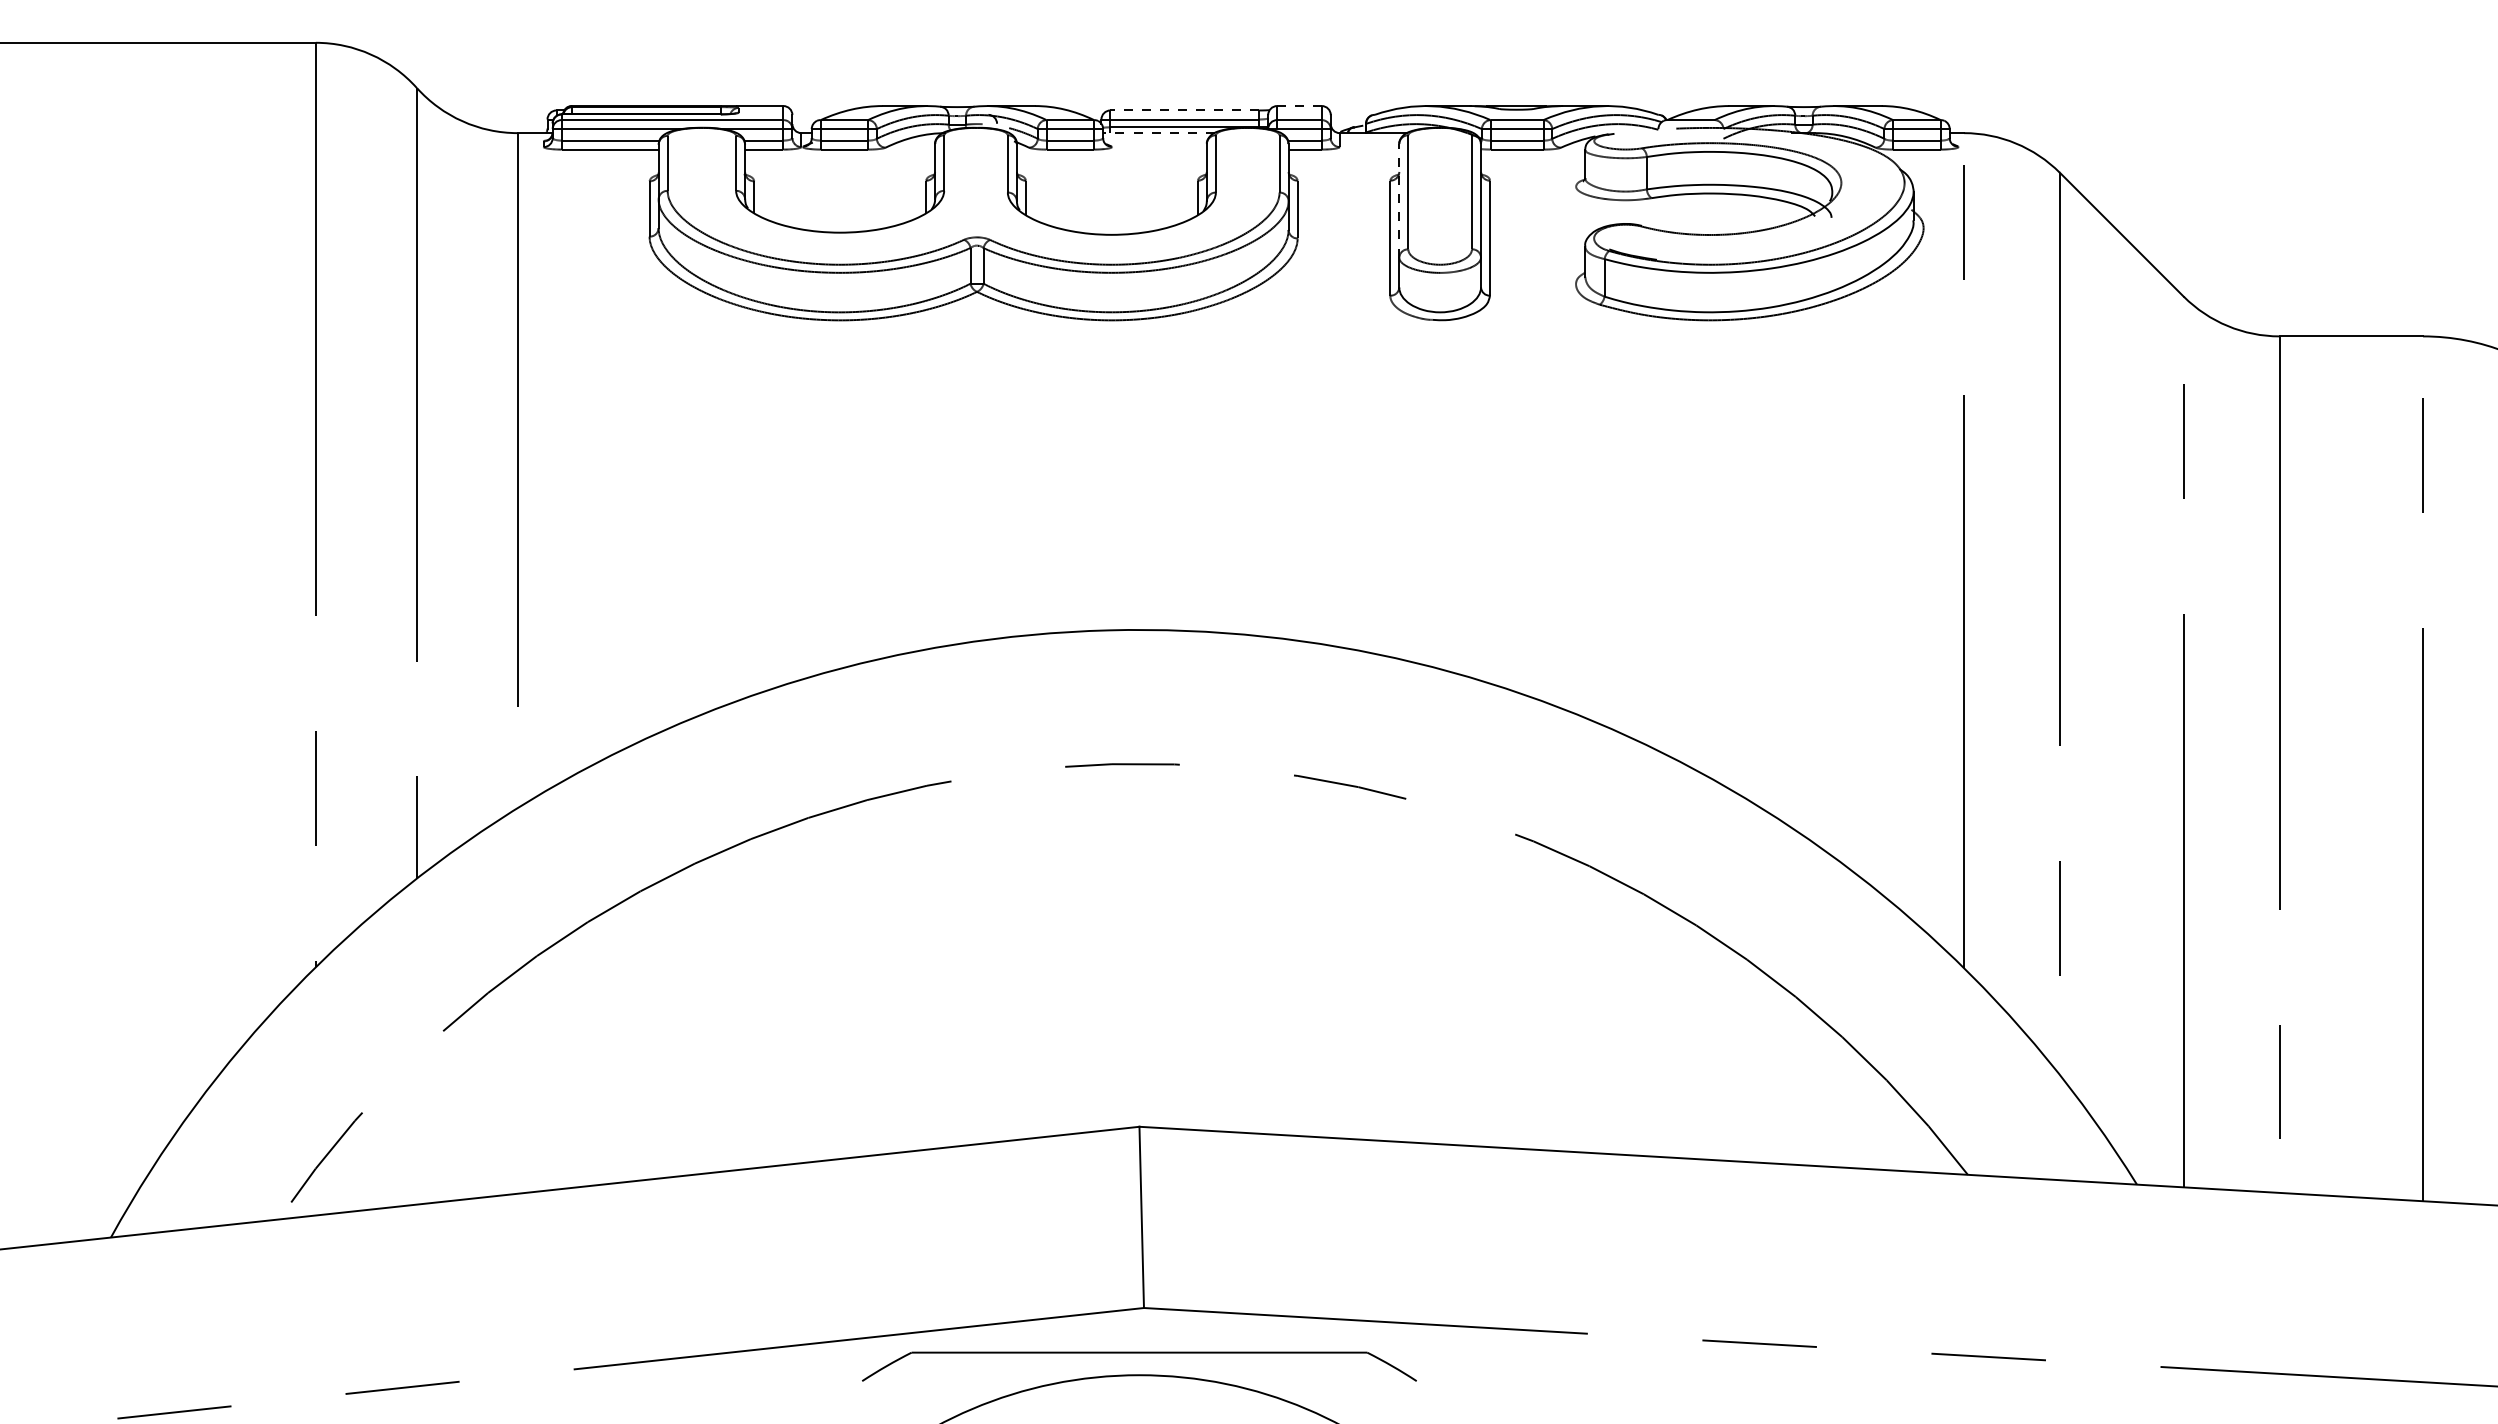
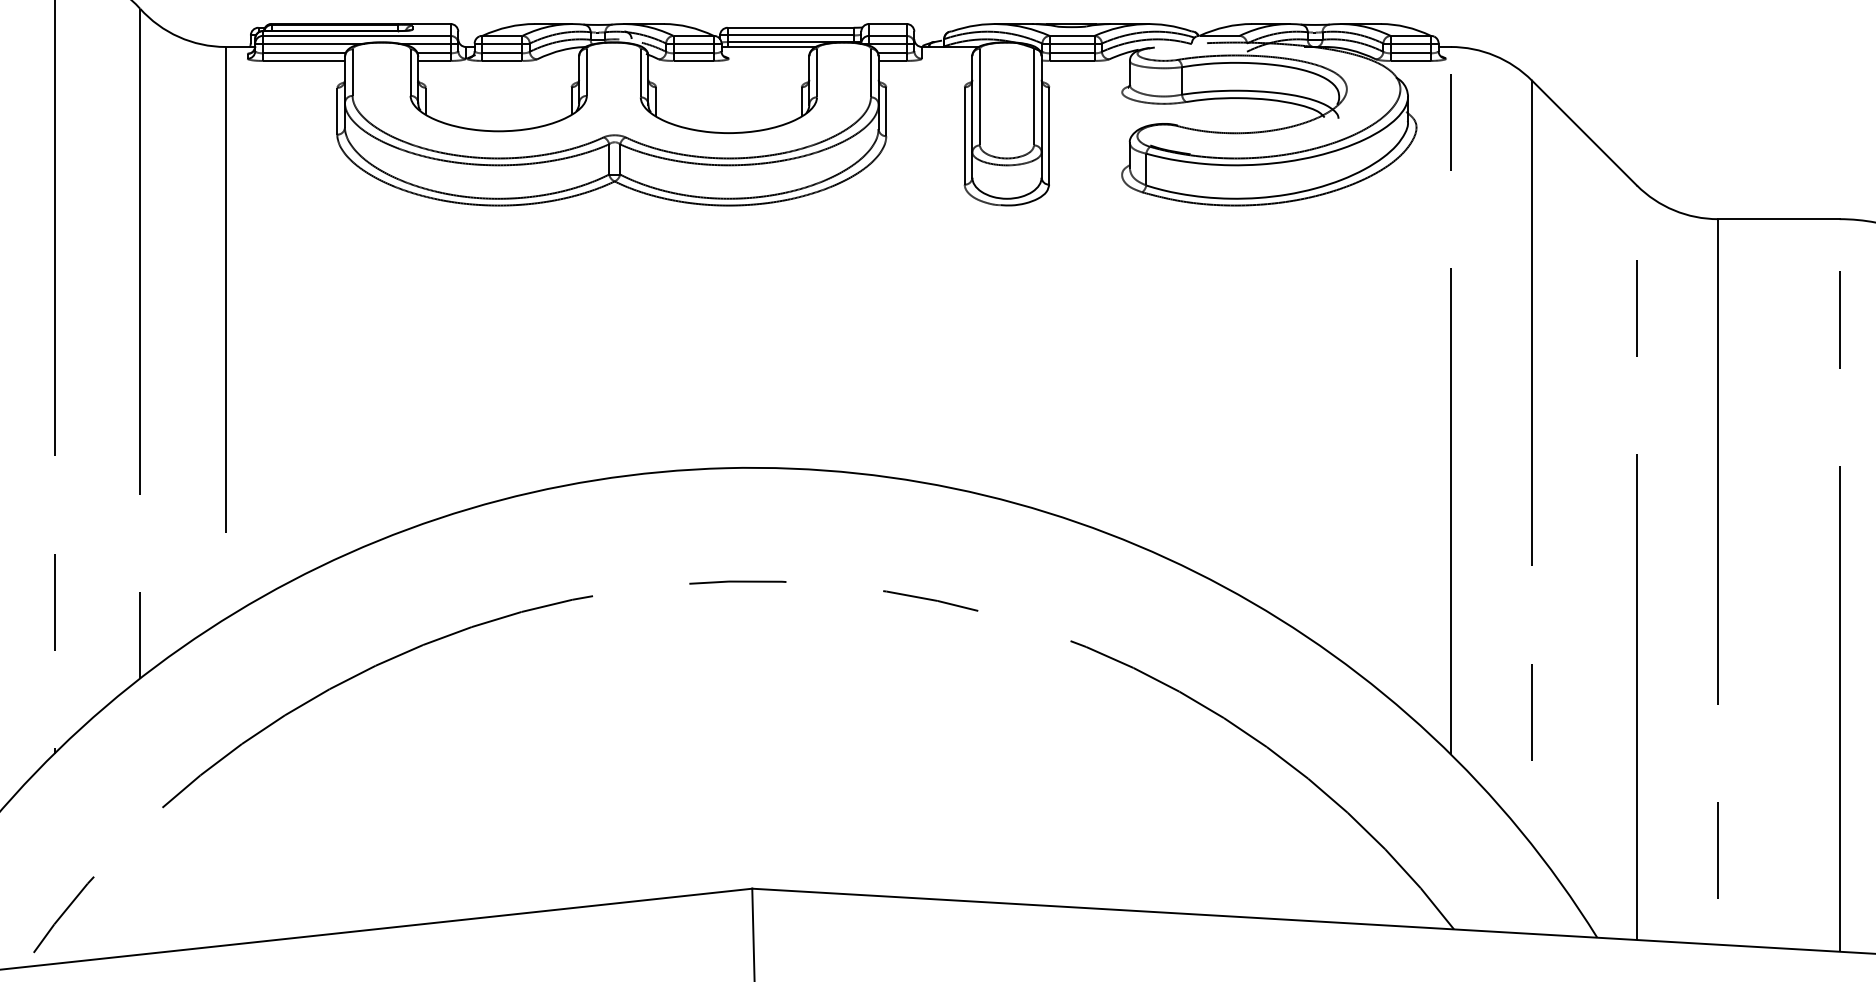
line: (1299, 106) -> (887, 24), dashed -> solid
line: (1184, 110) -> (790, 27), dashed -> solid
line: (1158, 133) -> (768, 47), dashed -> solid
line: (1399, 200) -> (972, 104), dashed -> solid

